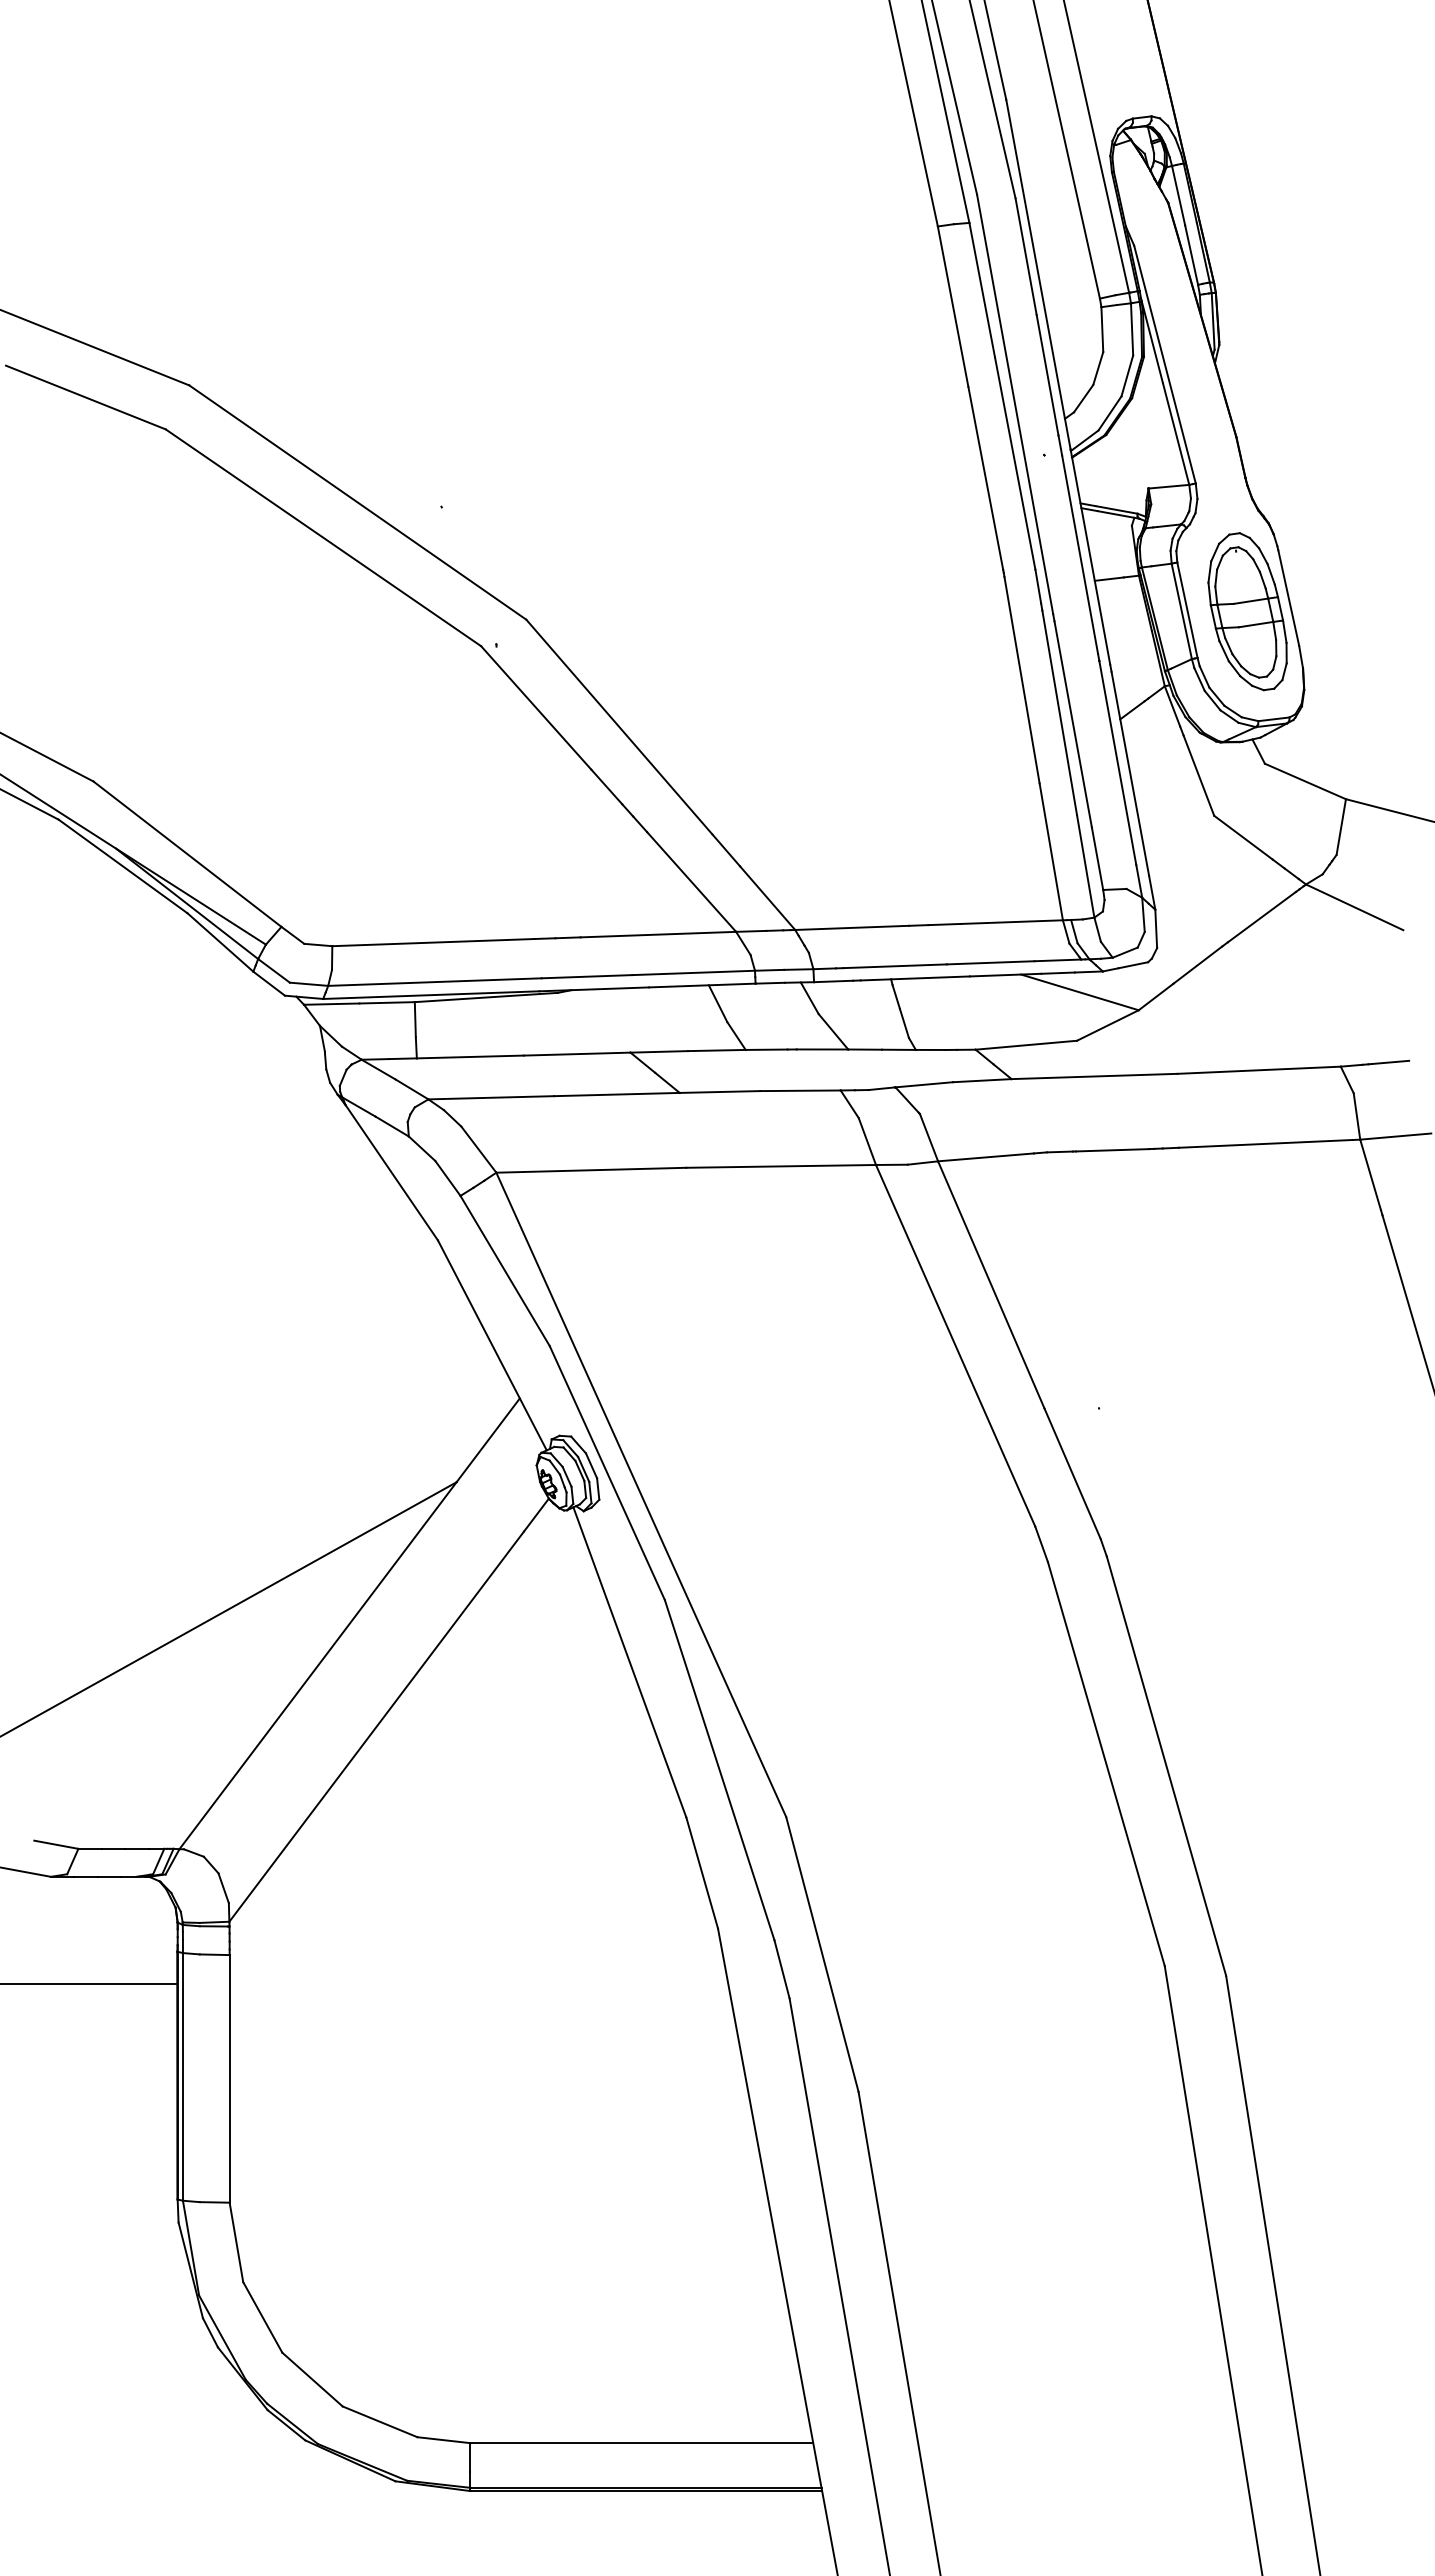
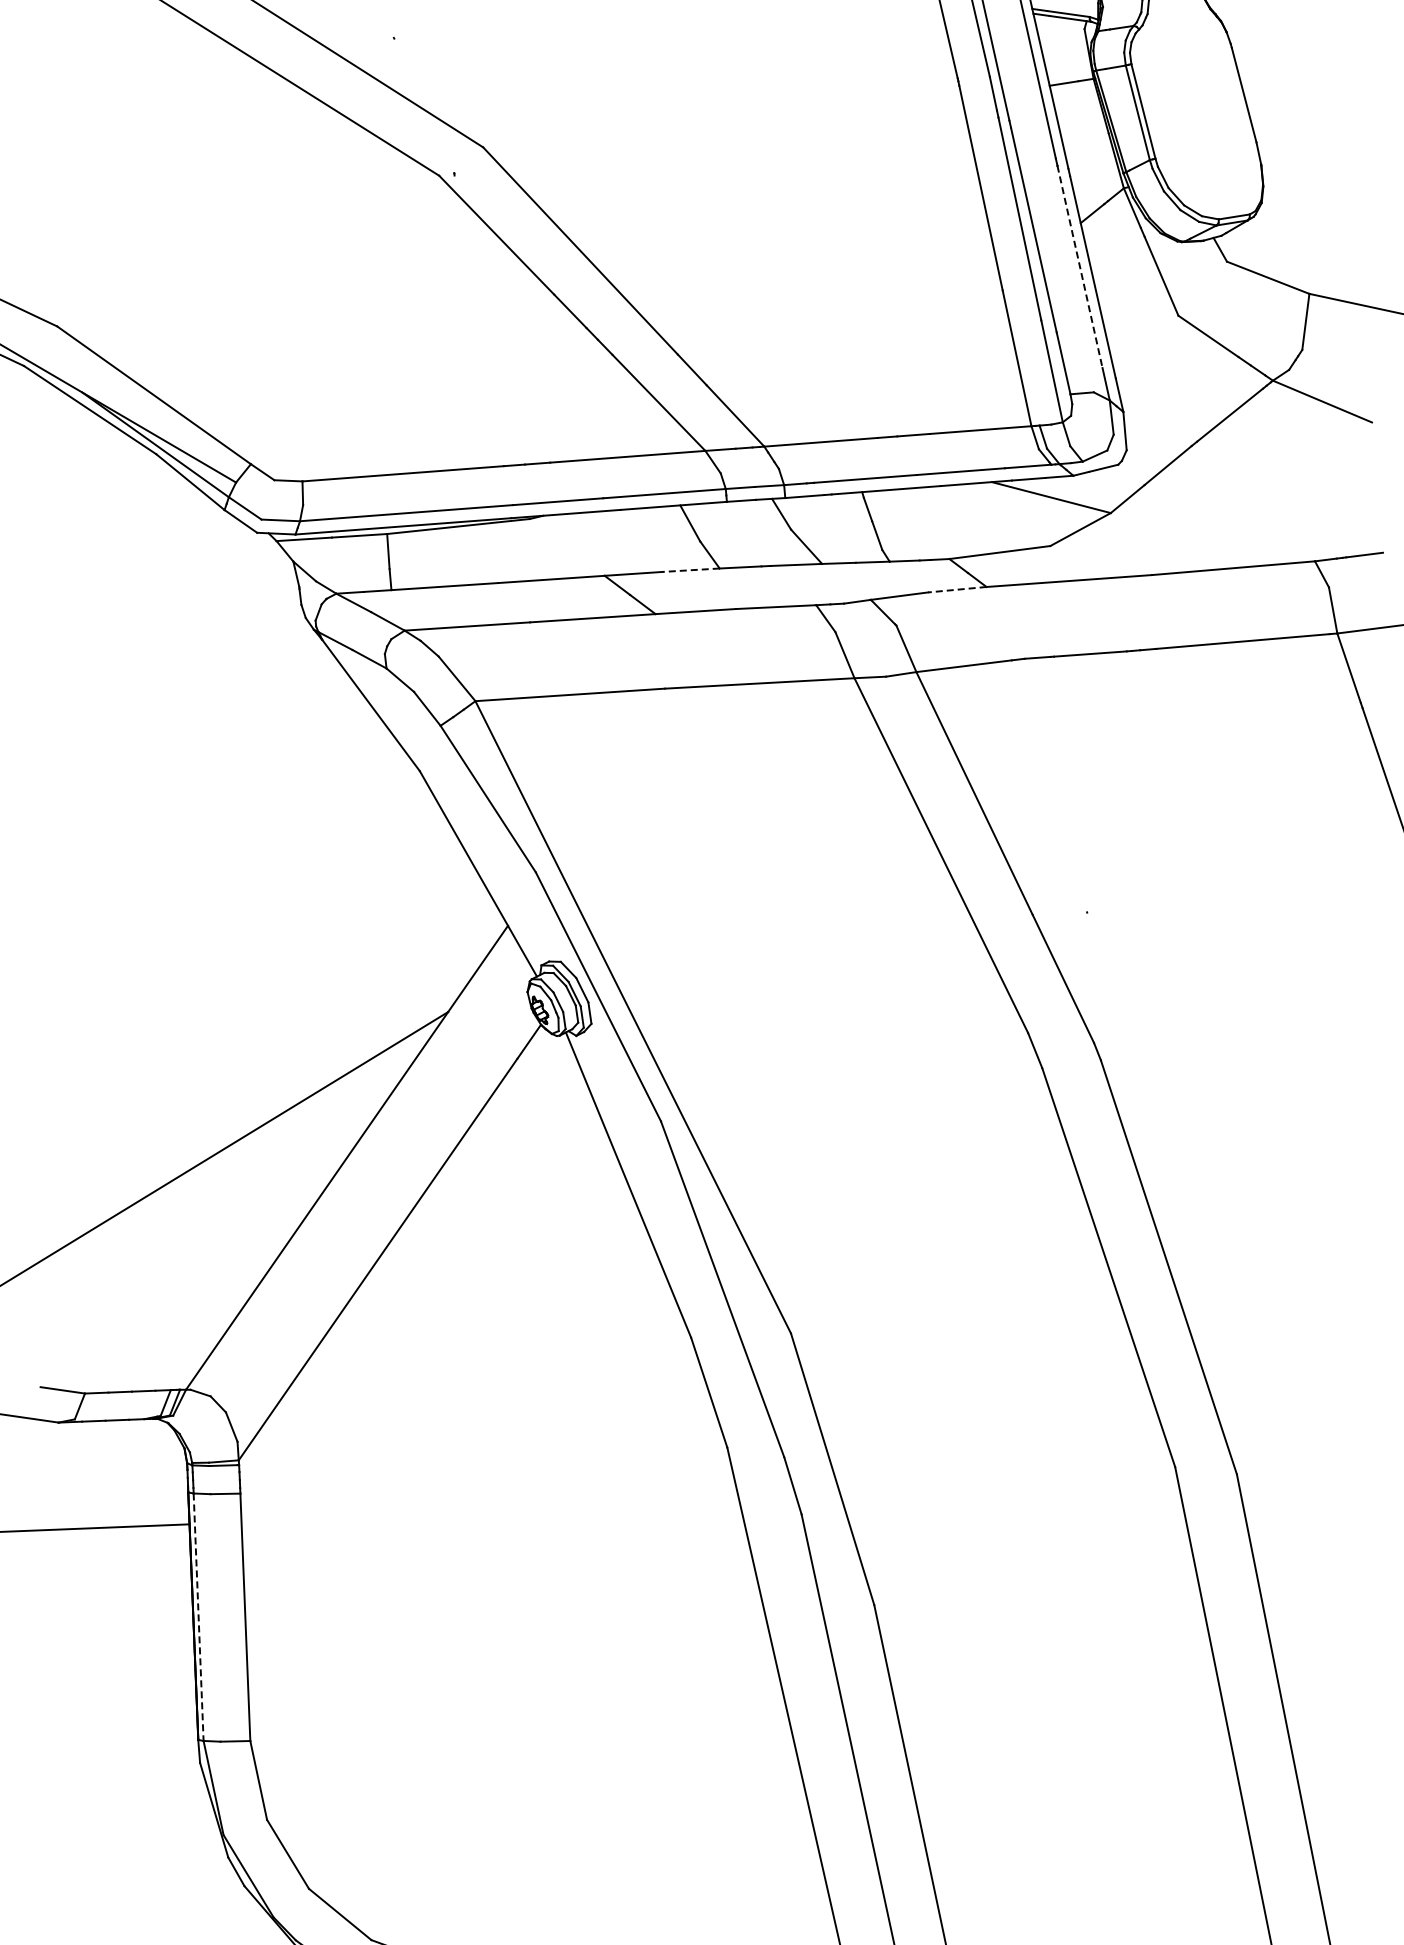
part: (1247, 611) -> (1203, 110), removed
line: (1117, 763) -> (1079, 267), solid -> dashed
line: (716, 1050) -> (690, 570), solid -> dashed
line: (981, 1080) -> (956, 589), solid -> dashed
line: (182, 2076) -> (198, 1616), solid -> dashed

